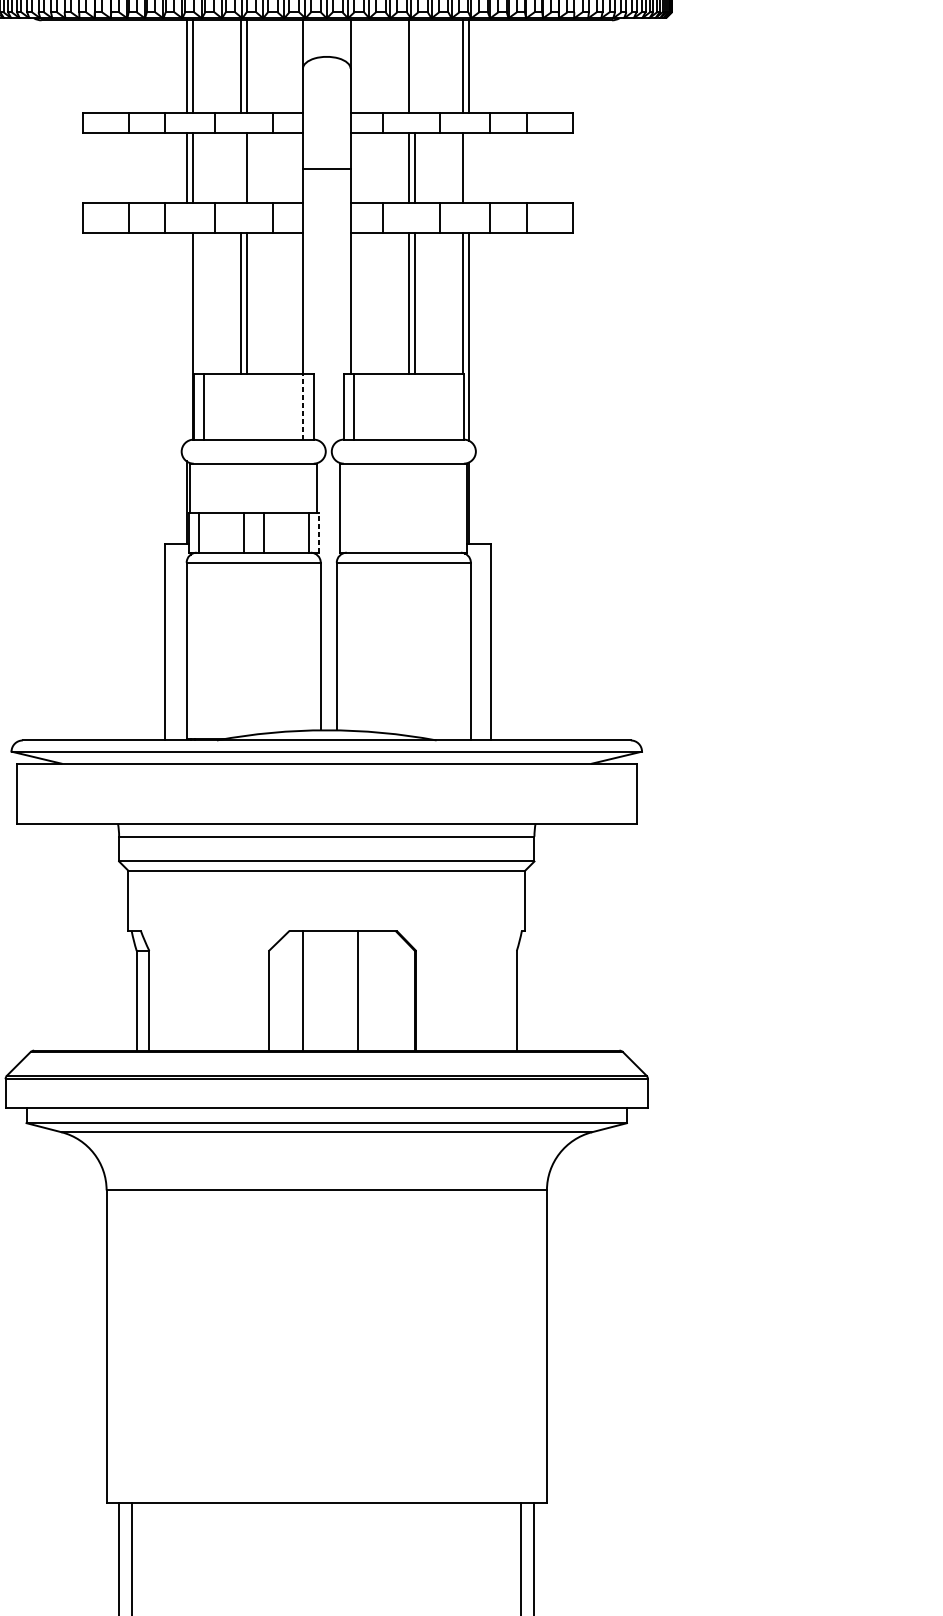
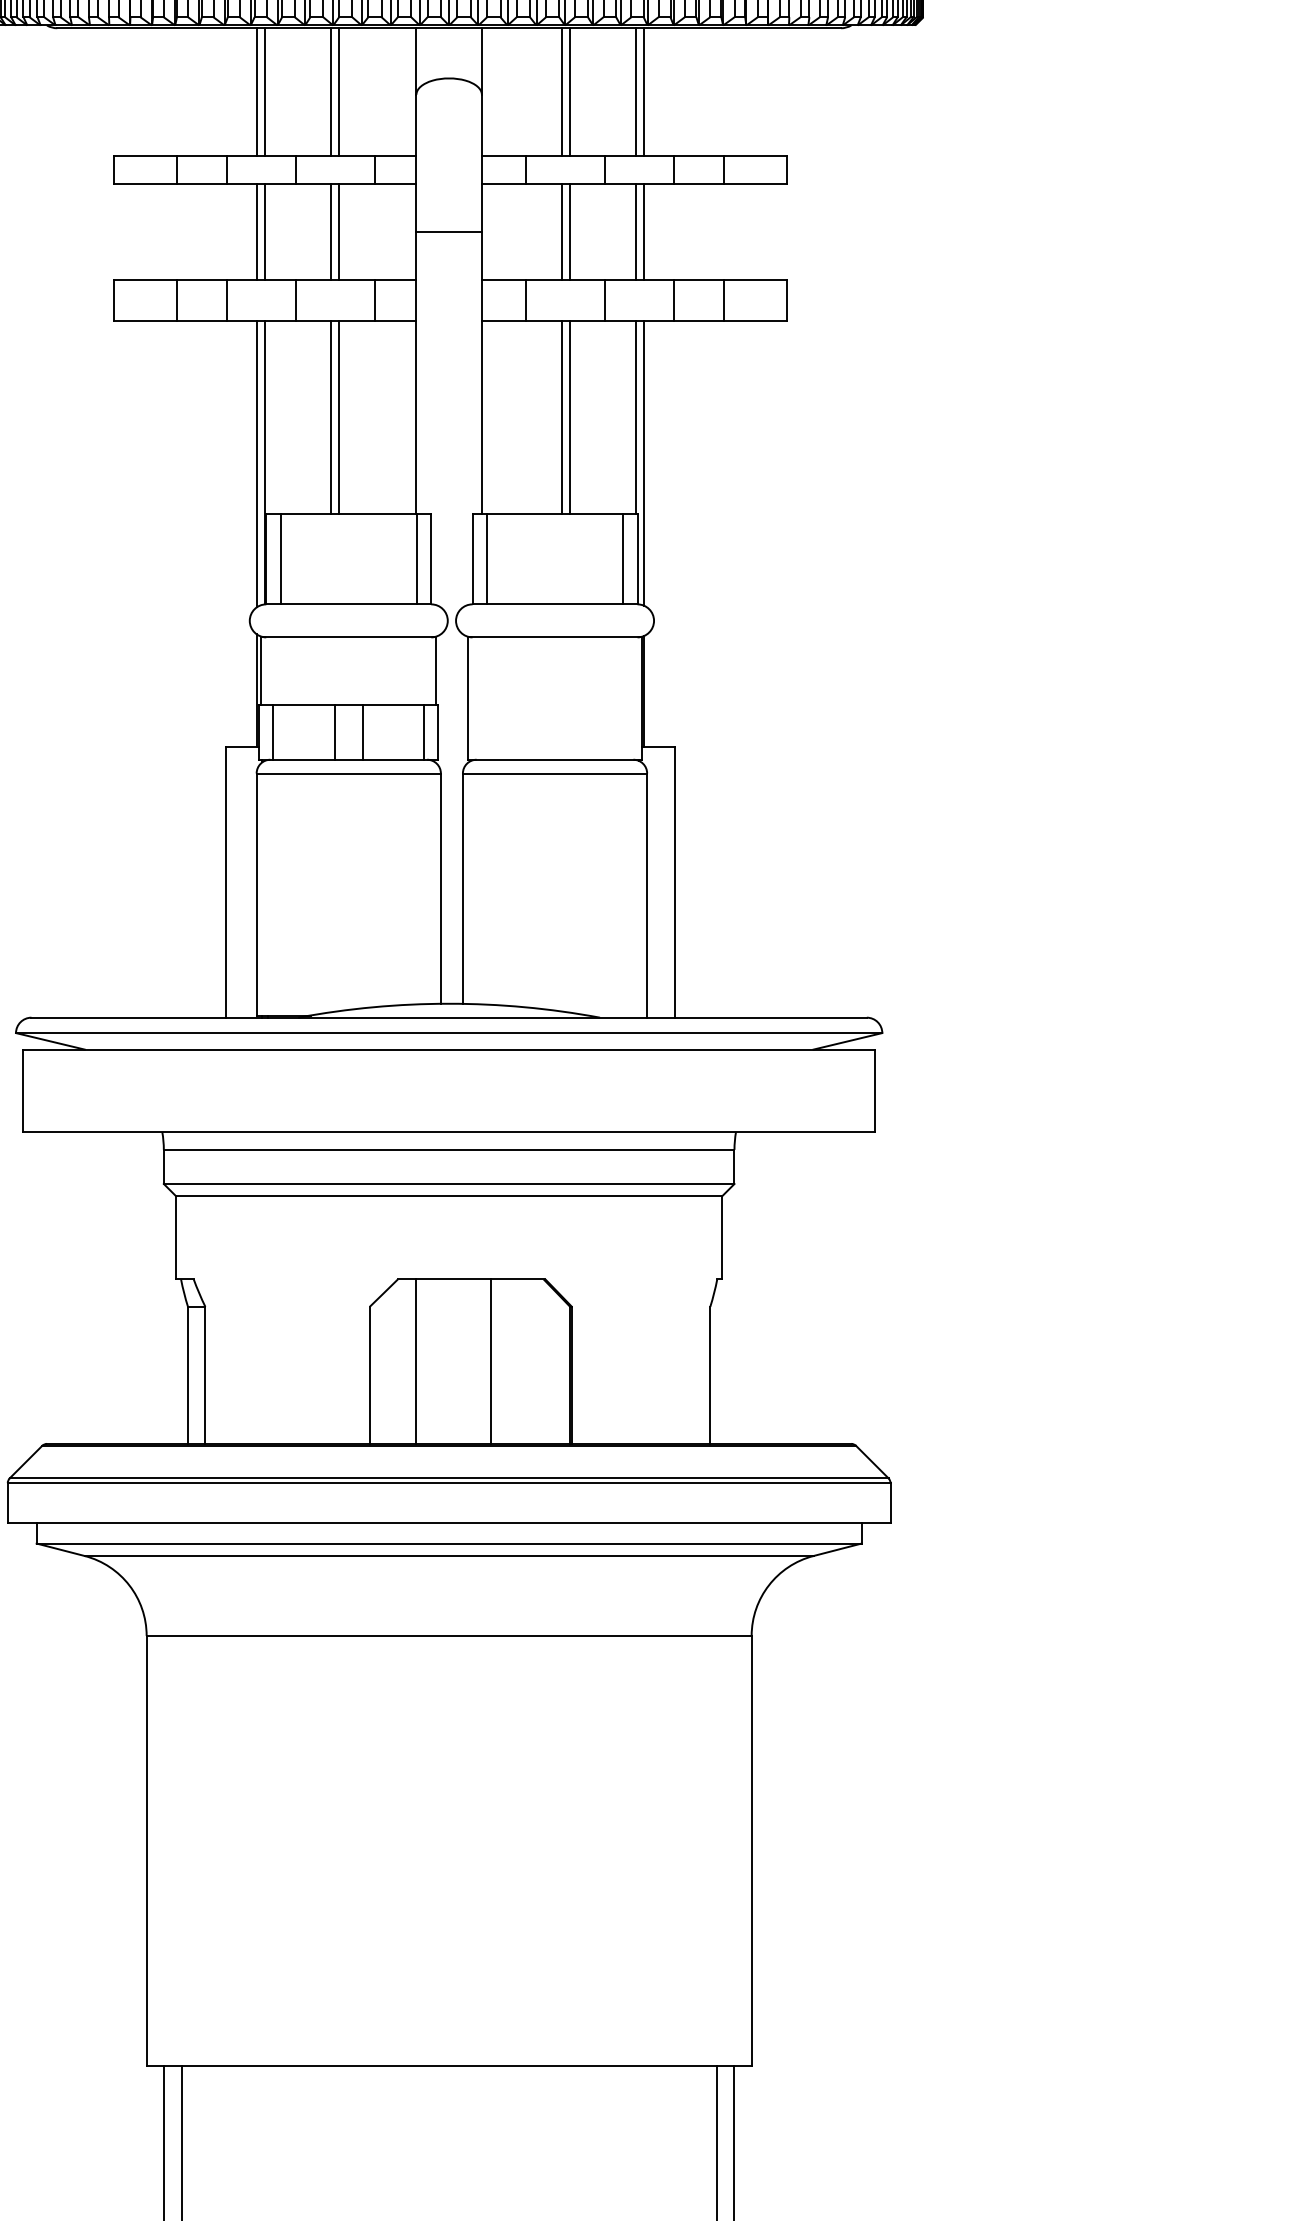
line: (415, 67) -> (570, 92), added
line: (240, 168) -> (330, 231), added
line: (468, 168) -> (644, 231), added
line: (186, 337) -> (256, 464), added
line: (303, 406) -> (416, 558), dashed -> solid
line: (453, 406) -> (623, 558), added
line: (319, 532) -> (438, 732), dashed -> solid

